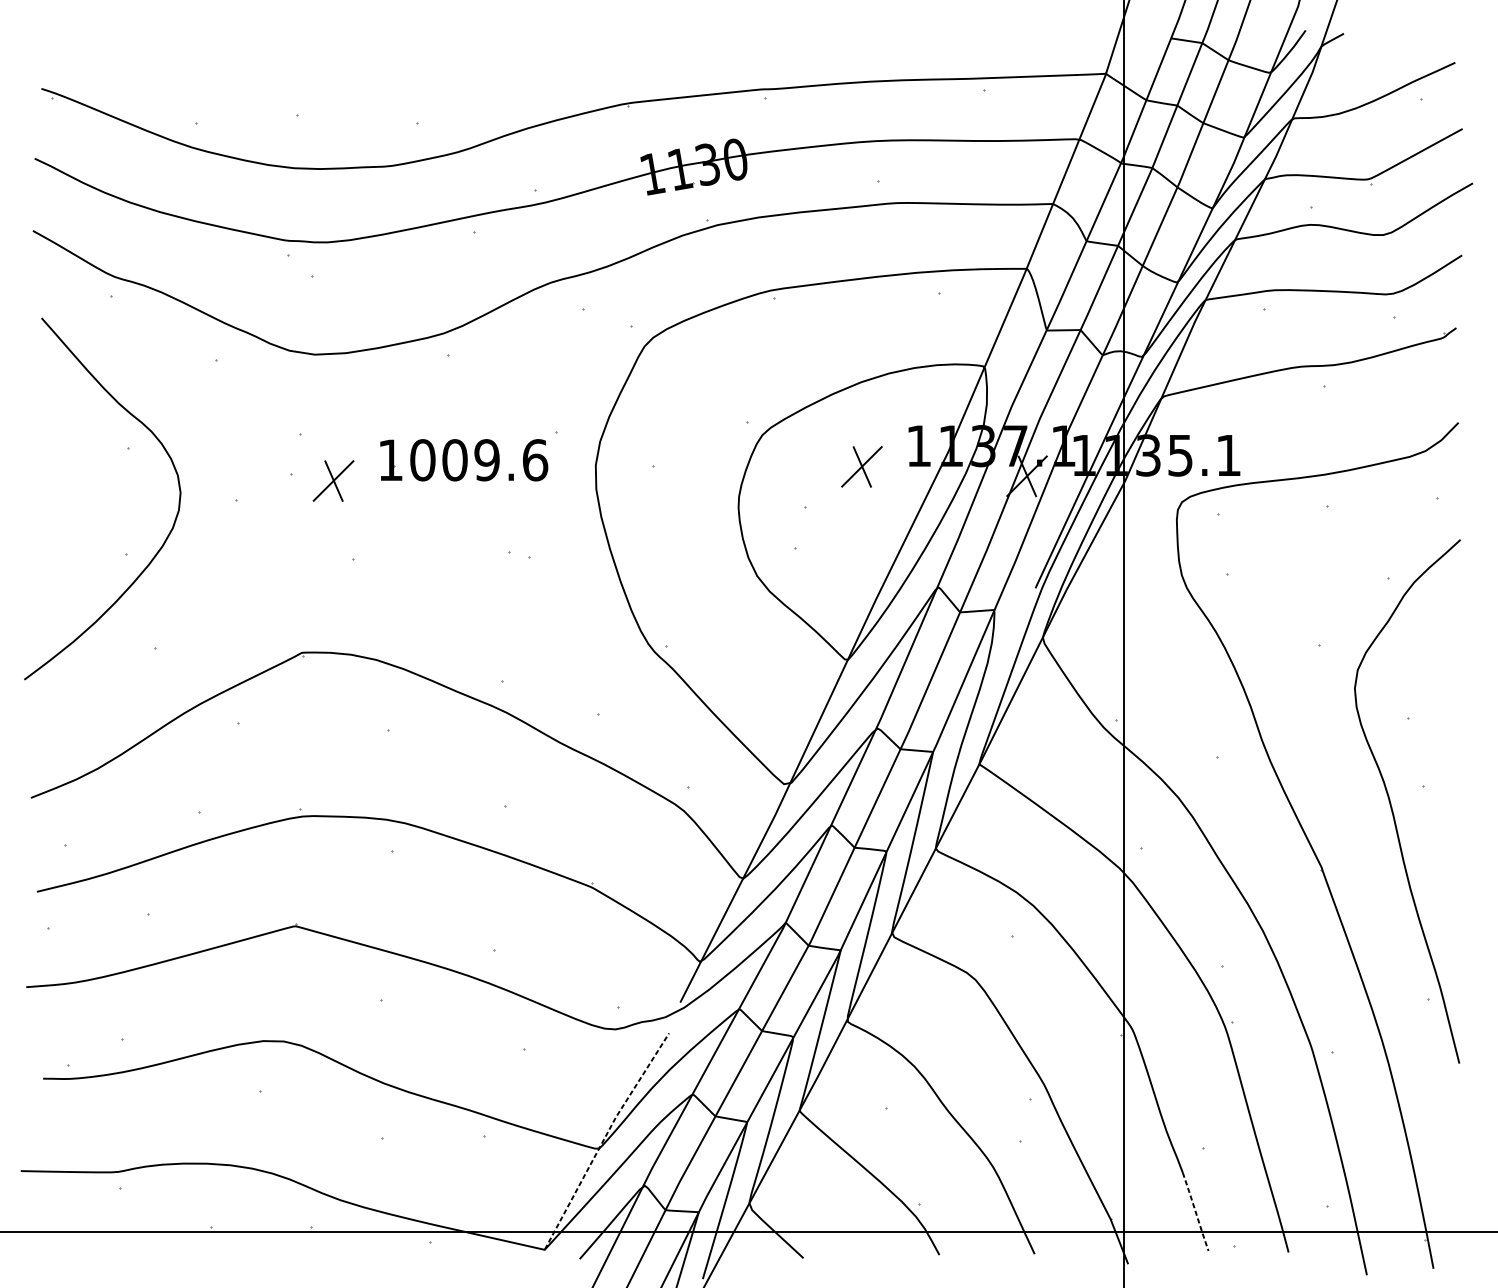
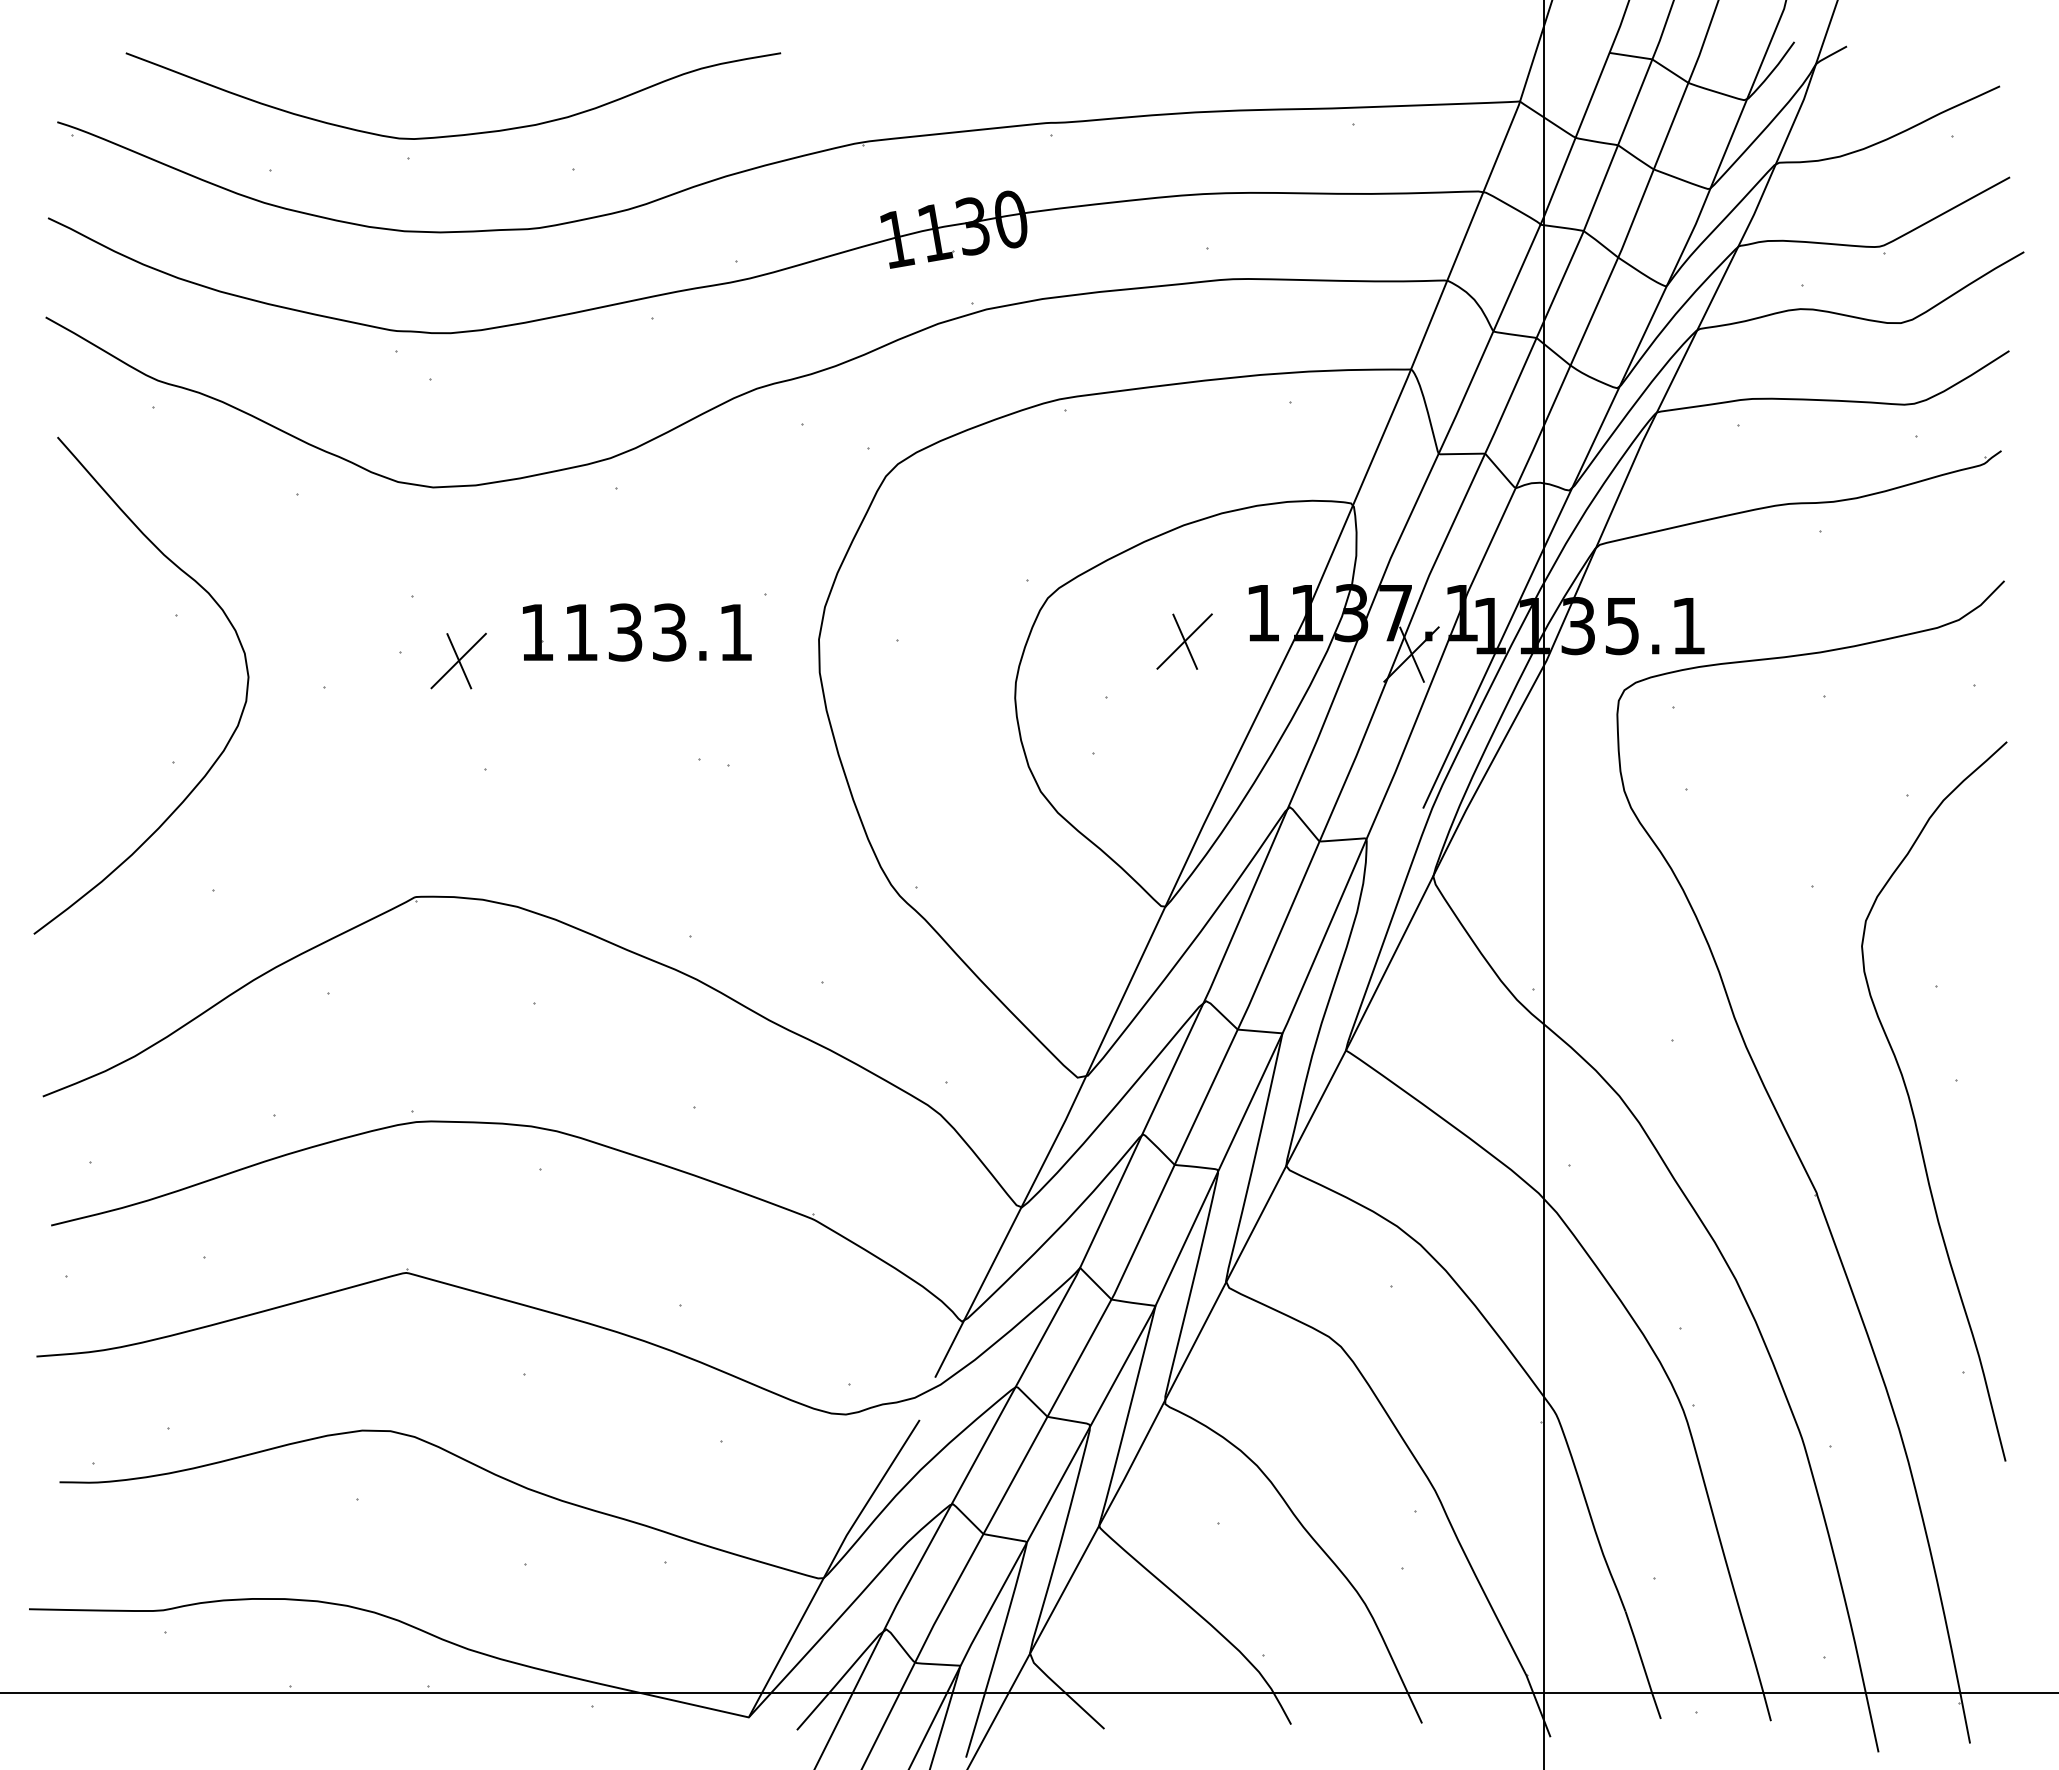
curve: (331, 97) -> (455, 134), added
text: (478, 460) -> (658, 632), 1009.6 -> 1133.1
line: (604, 1139) -> (830, 1565), dashed -> solid
line: (1195, 1212) -> (1643, 1665), dashed -> solid

